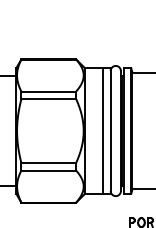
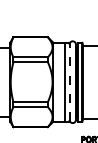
line: (110, 129) -> (69, 81), solid -> dashed

